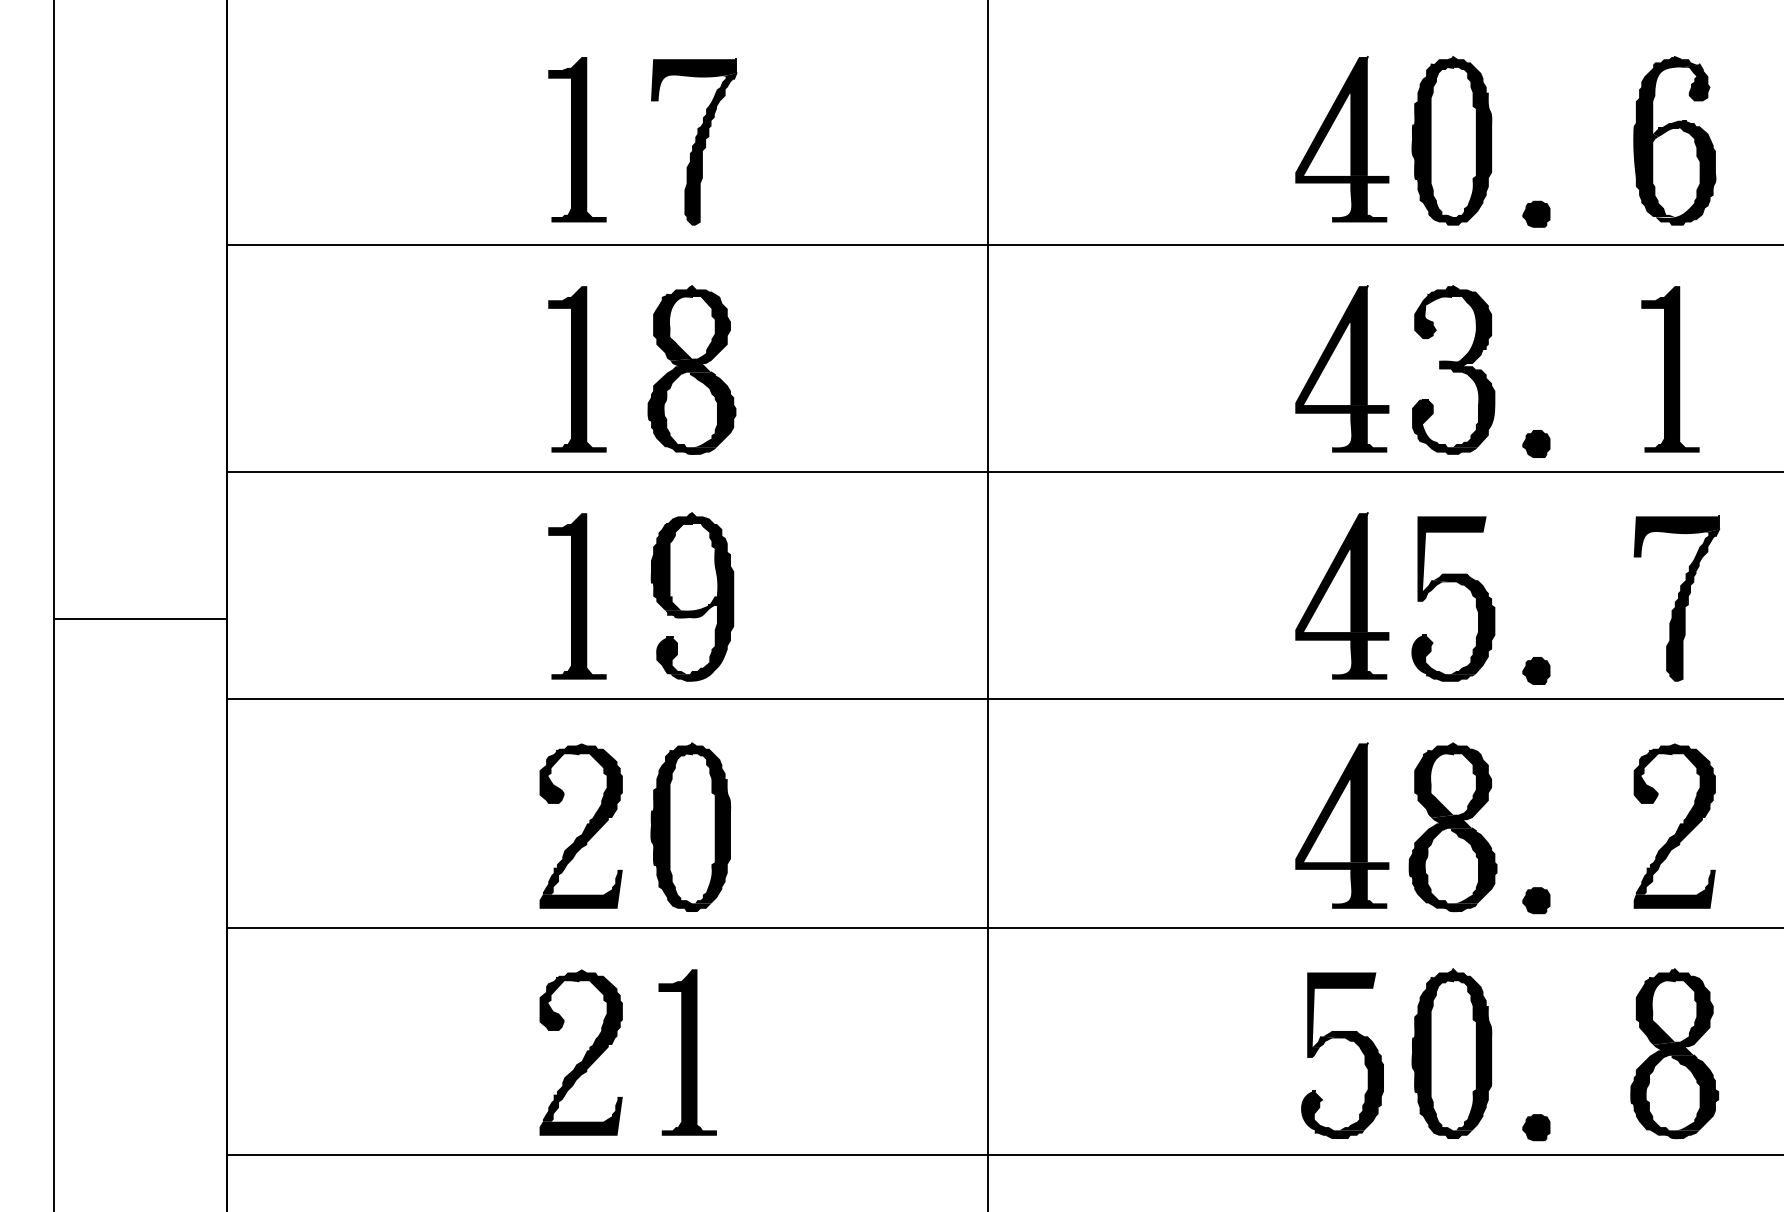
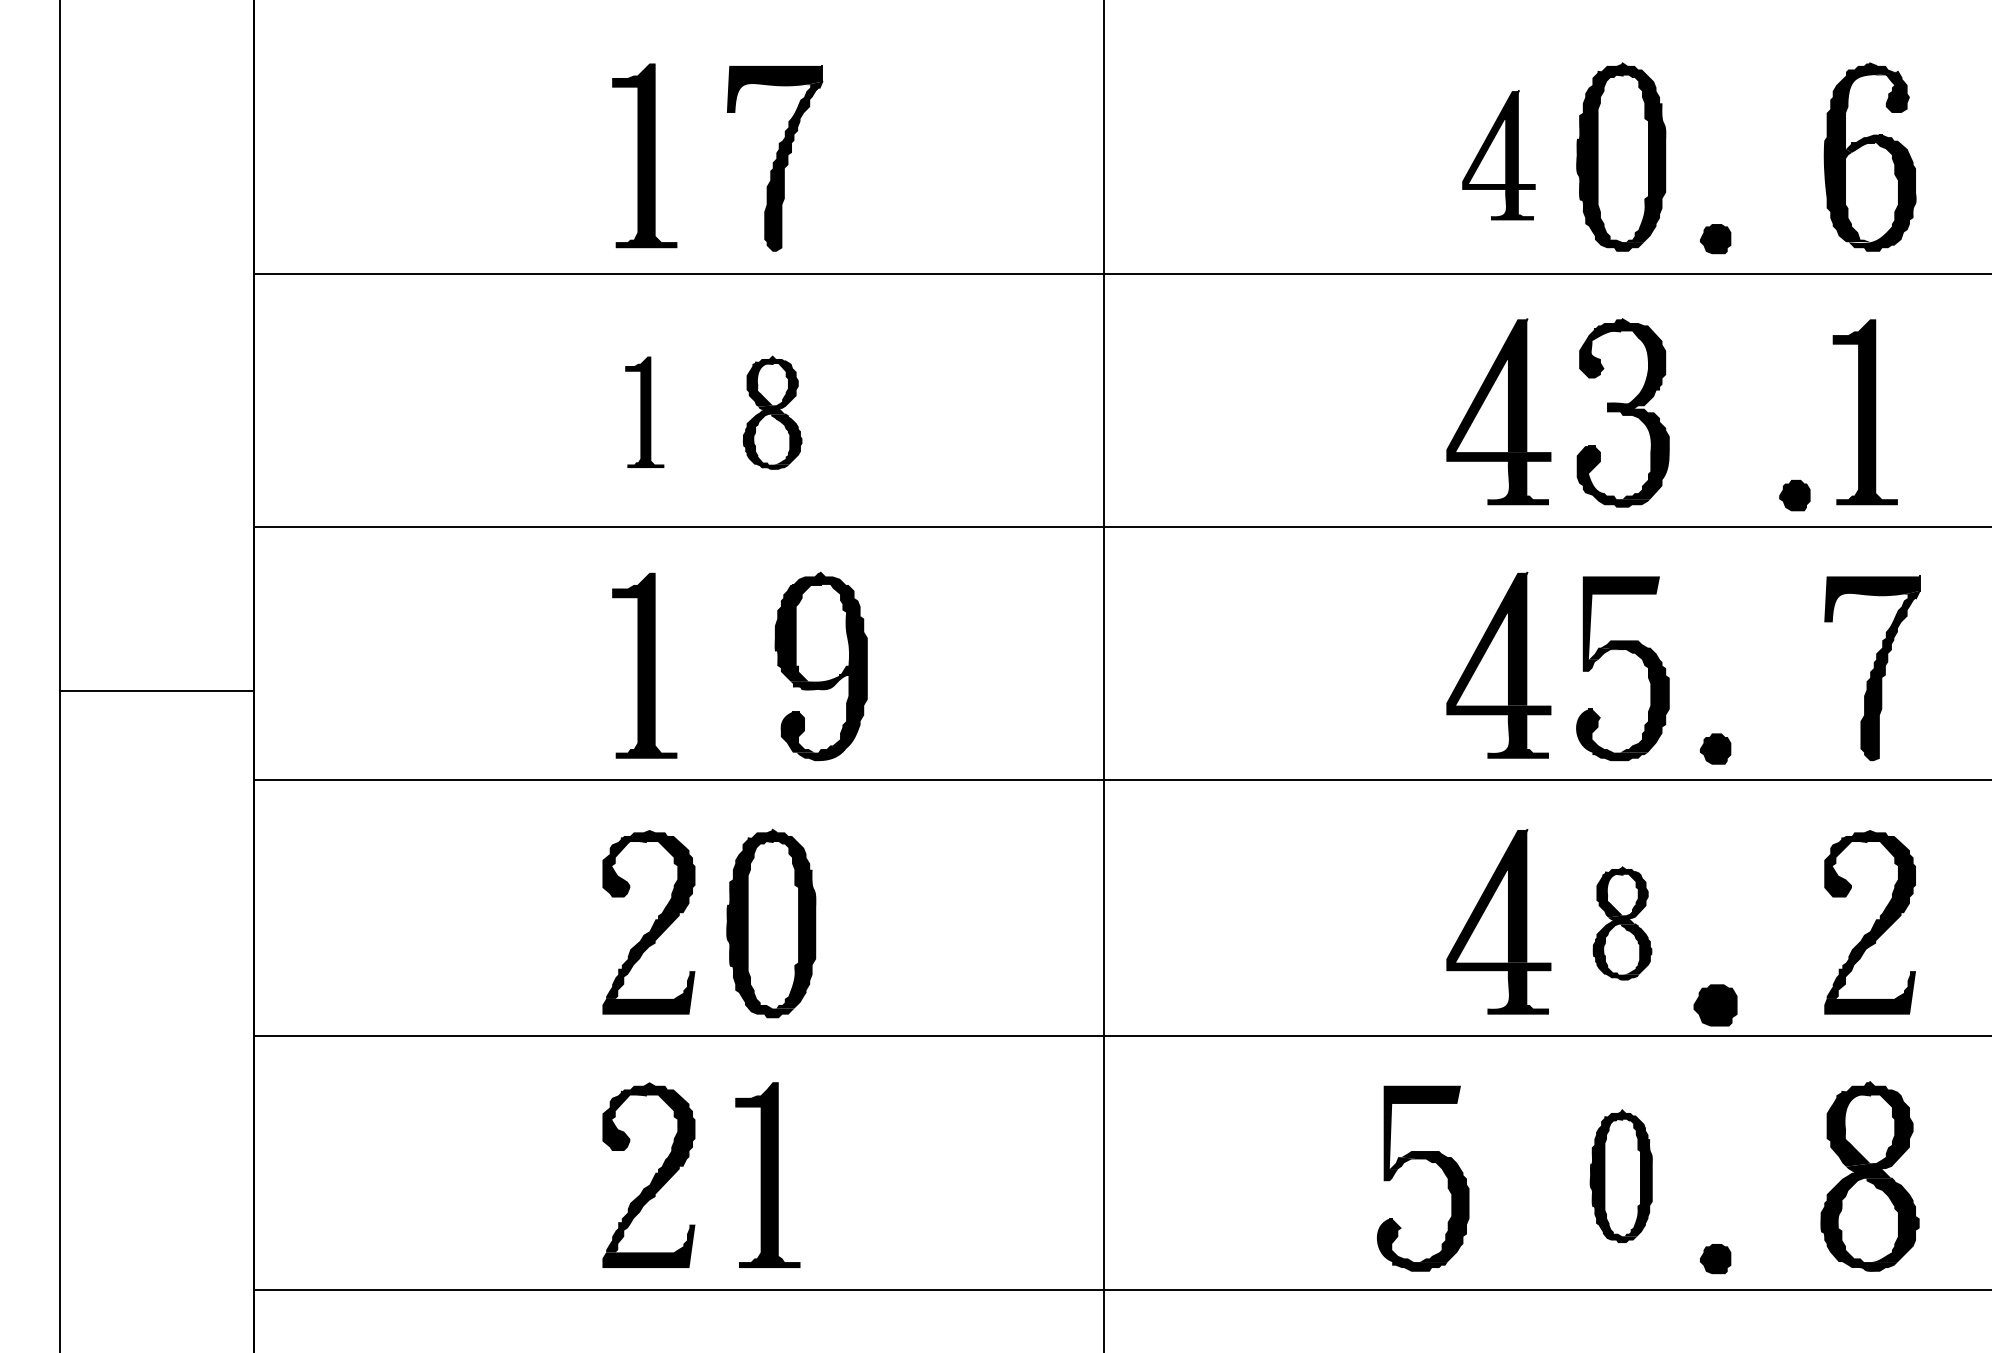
part: (1342, 139) -> (1499, 155), size x0.7
part: (577, 369) -> (644, 412), size x0.6
part: (691, 369) -> (772, 412), size x0.6
part: (1536, 443) -> (1794, 495), moved
part: (692, 596) -> (821, 665), moved
part: (1452, 827) -> (1621, 923), size x0.6
part: (1536, 900) -> (1715, 1005), size x1.4
part: (1349, 1041) -> (1430, 1162), moved
part: (1451, 1053) -> (1620, 1176), size x0.7

